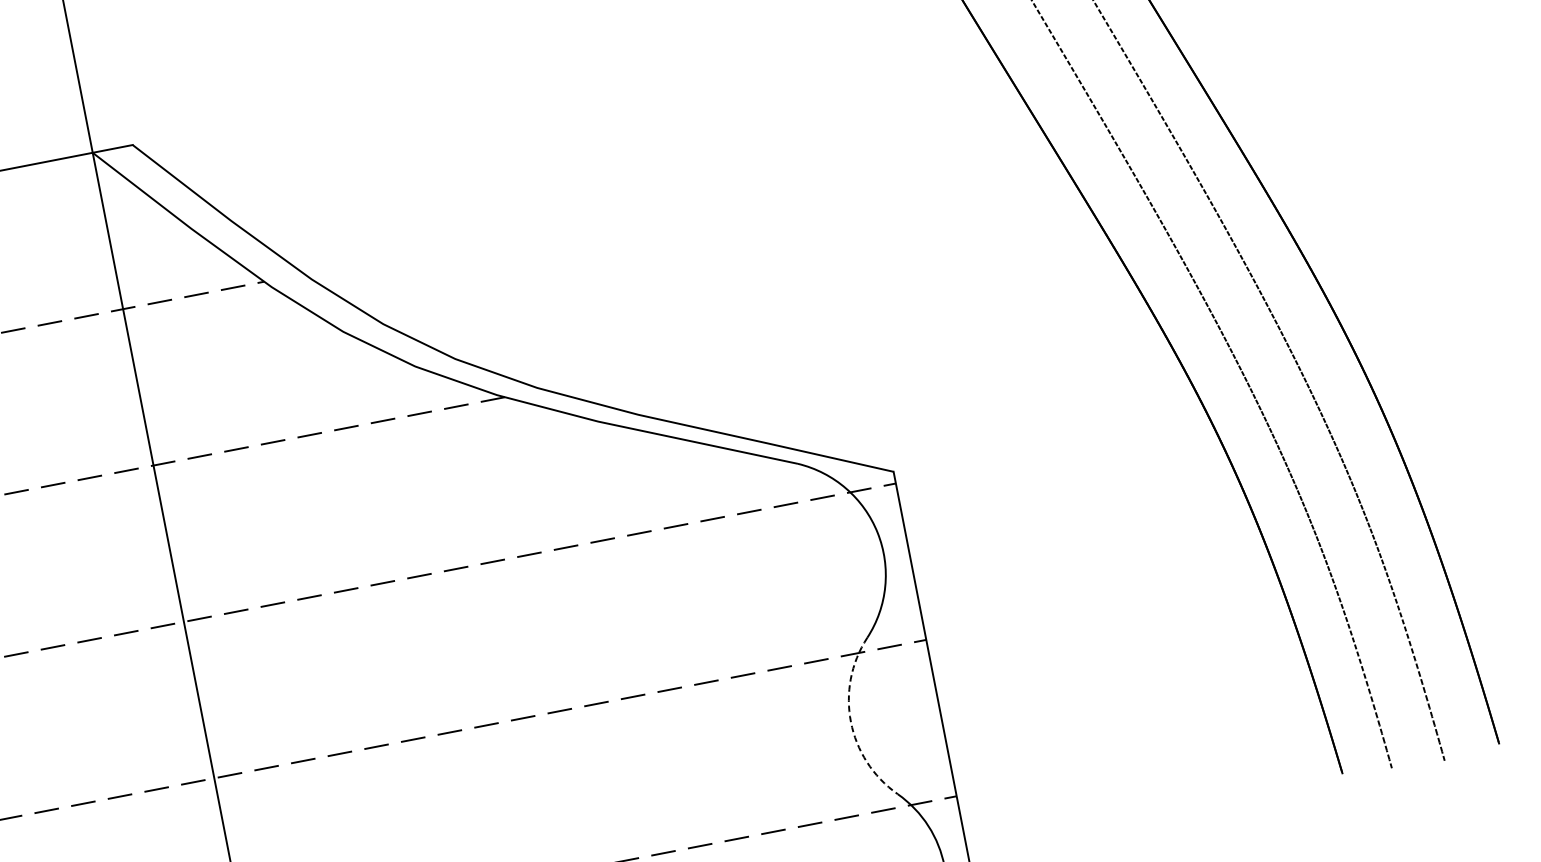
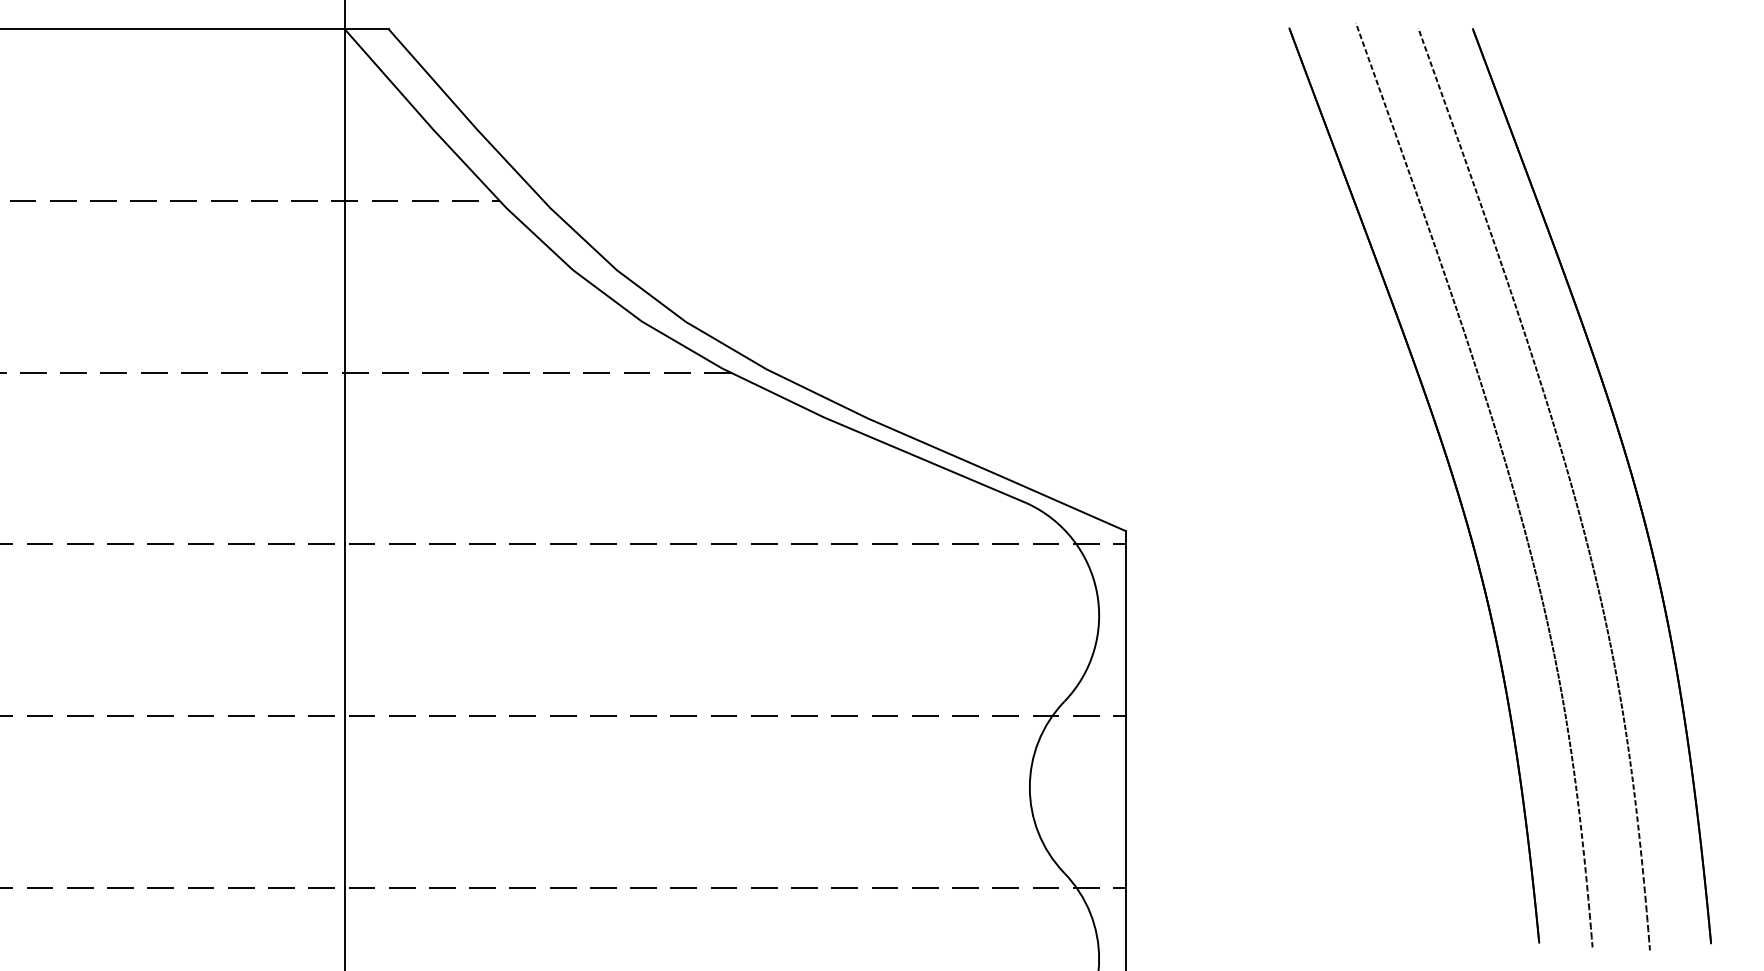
arc: (850, 722) -> (1029, 787), dashed -> solid

